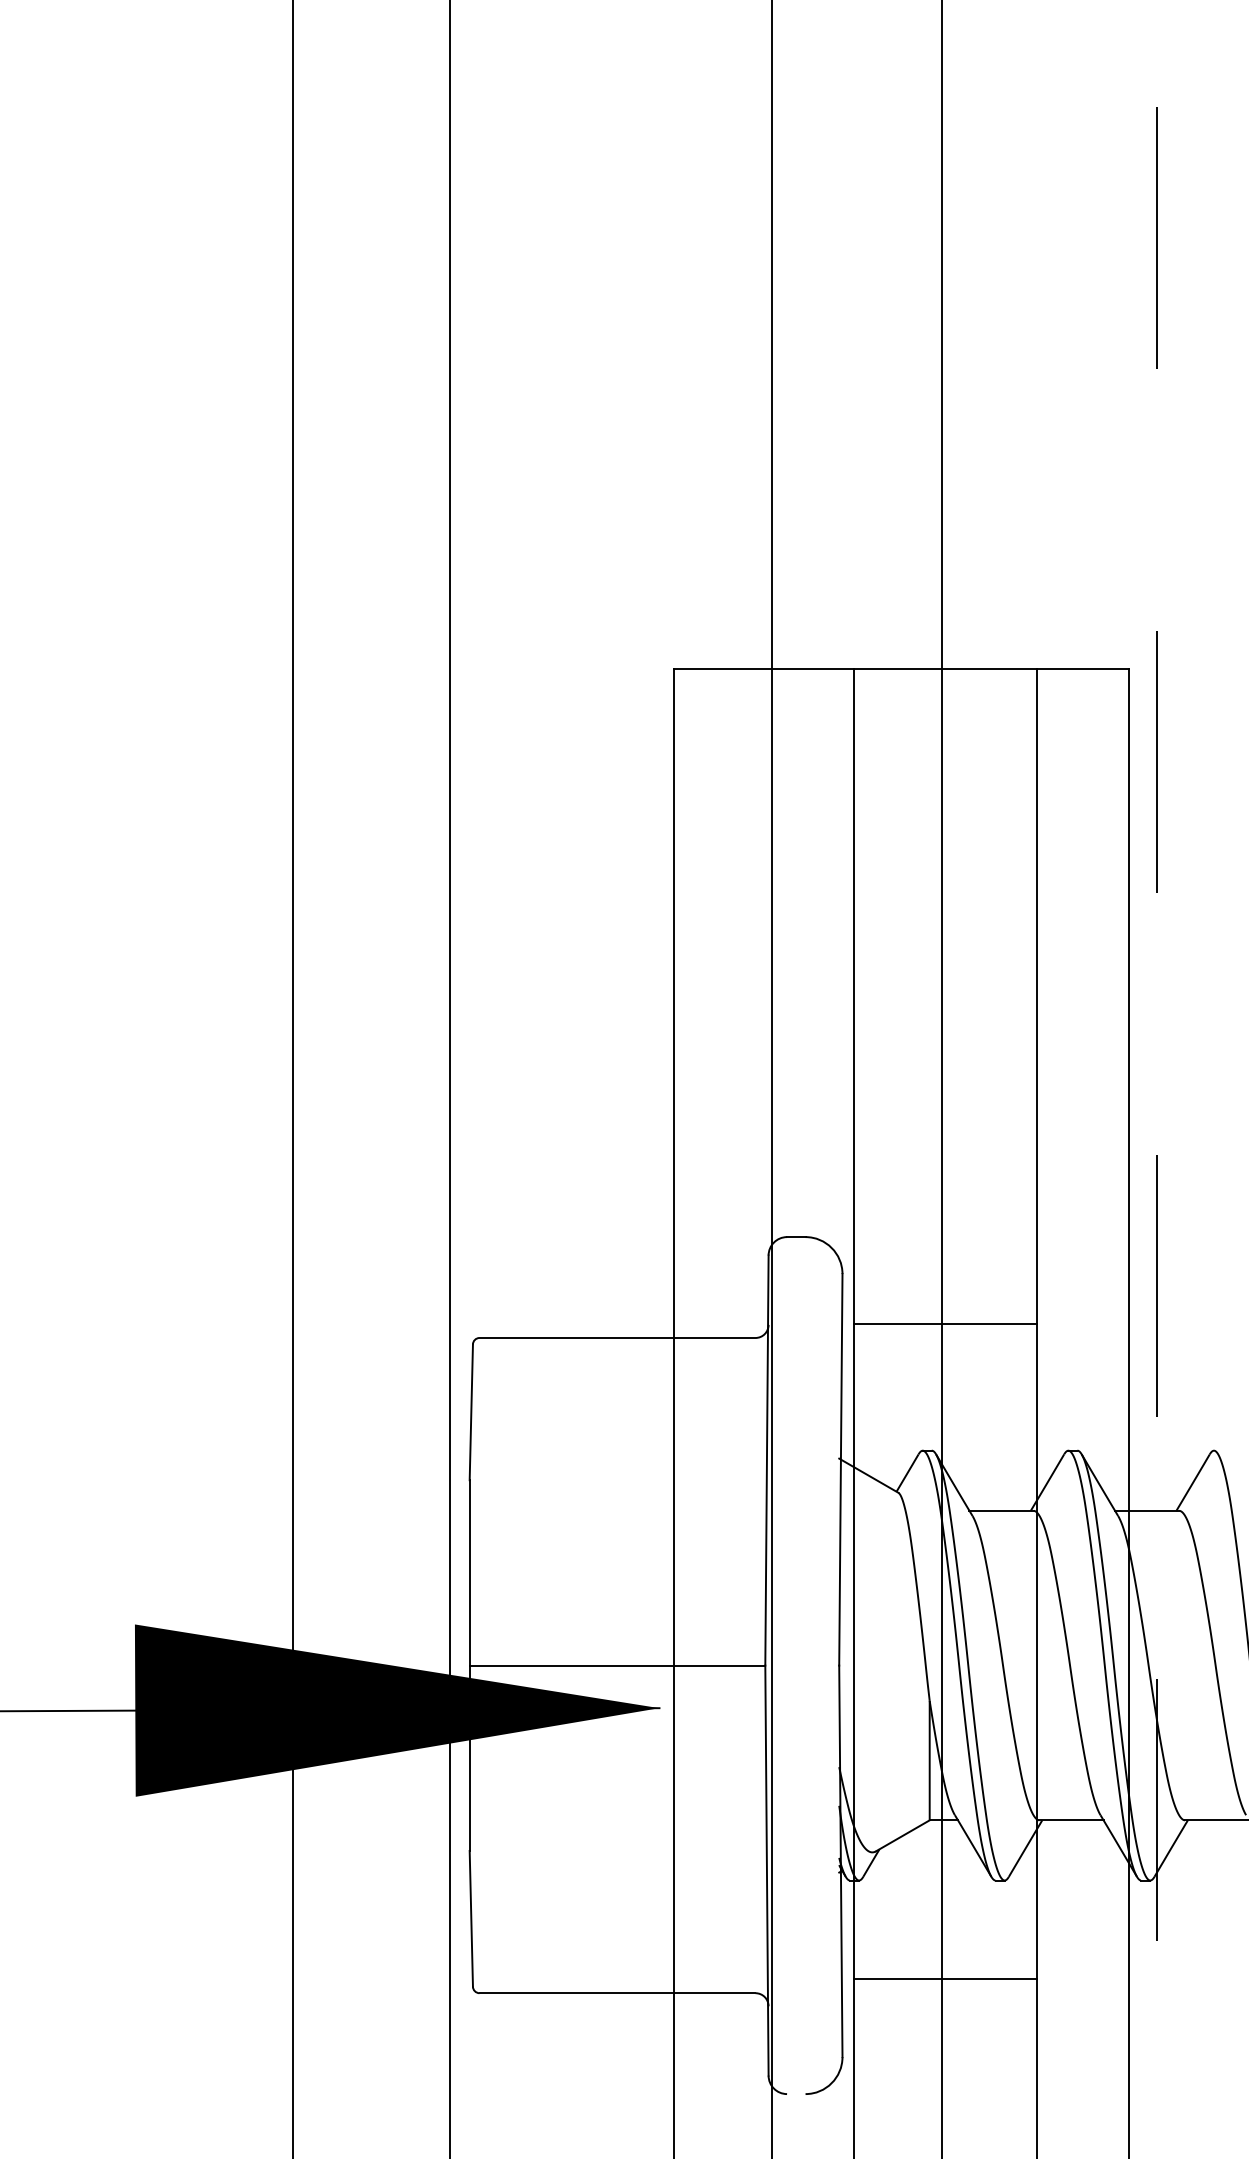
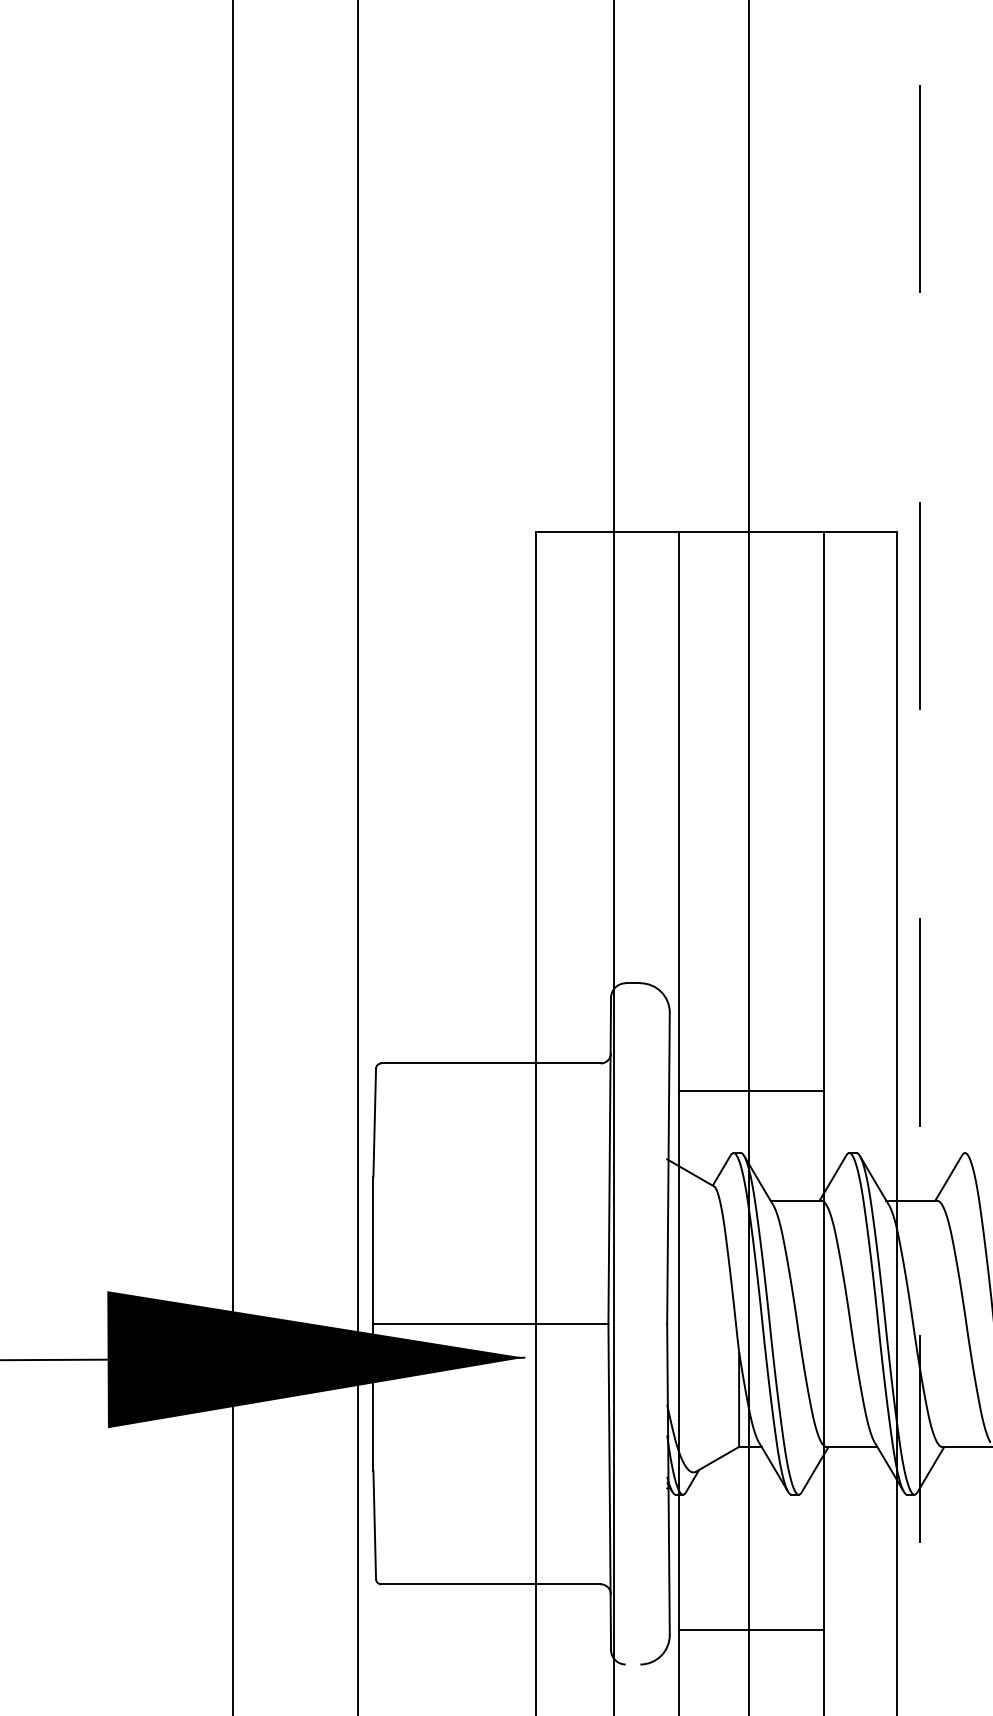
line: (945, 1324) -> (751, 1090), moved
line: (945, 1979) -> (751, 1630), moved

